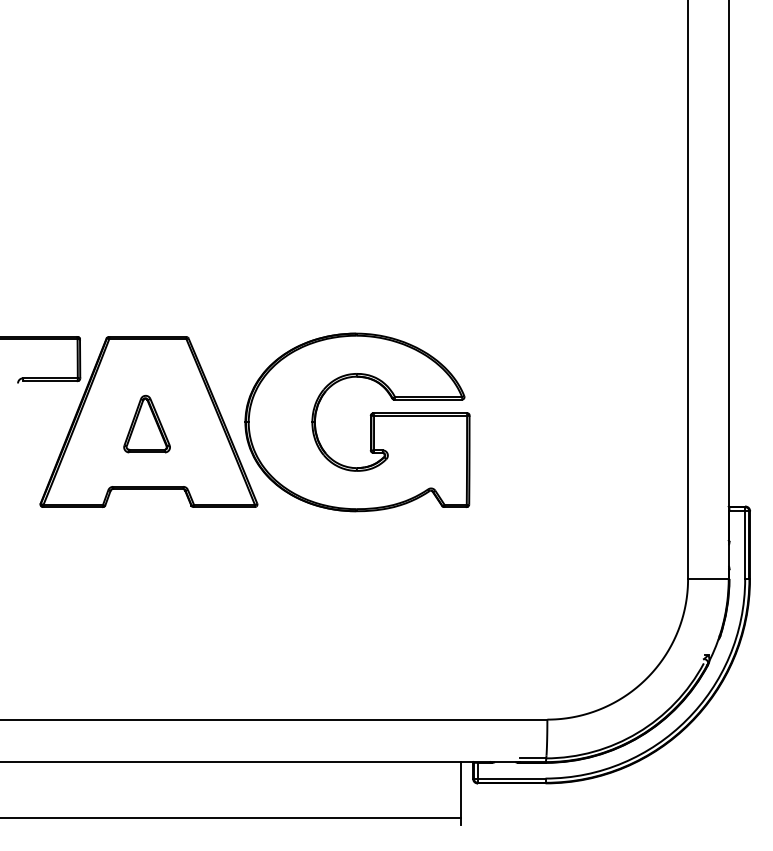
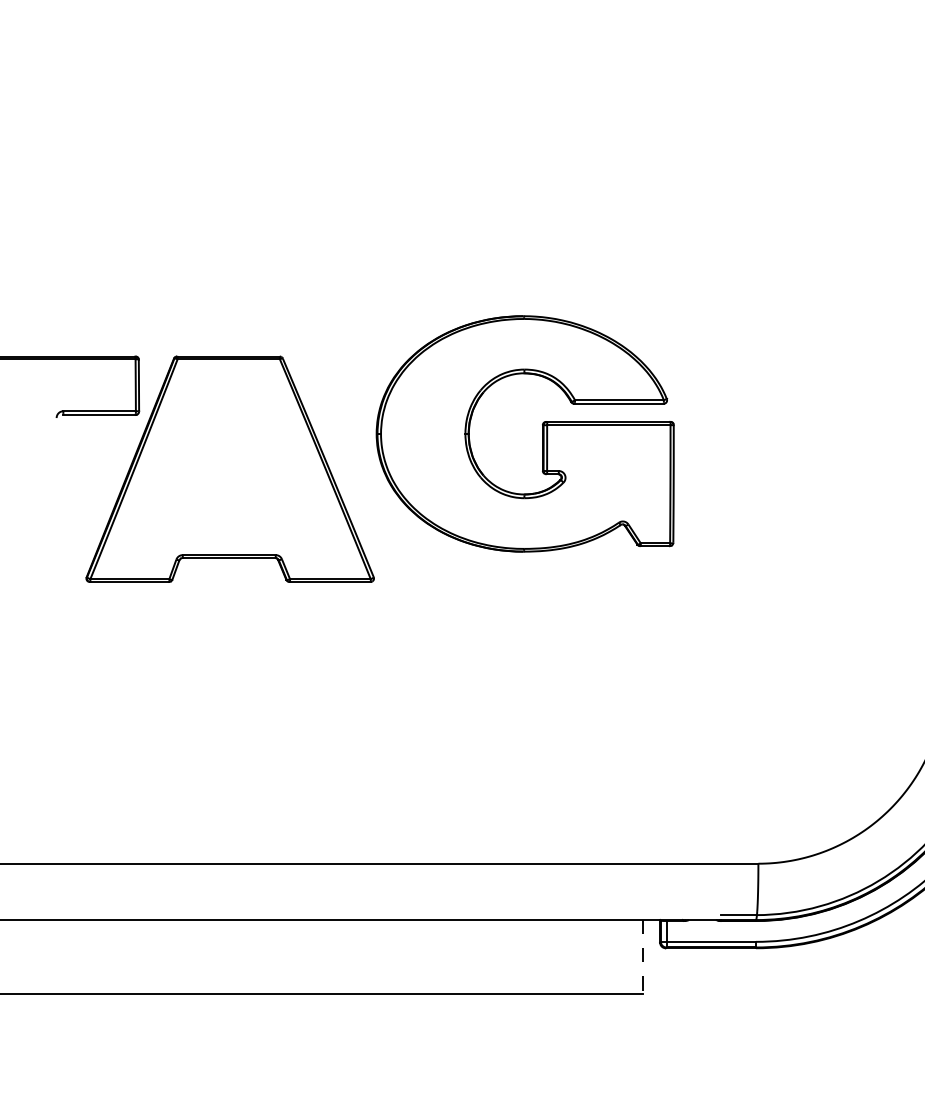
part: (370, 422) -> (542, 434), moved
part: (146, 423) -> (226, 471), removed
line: (460, 793) -> (643, 961), solid -> dashed

